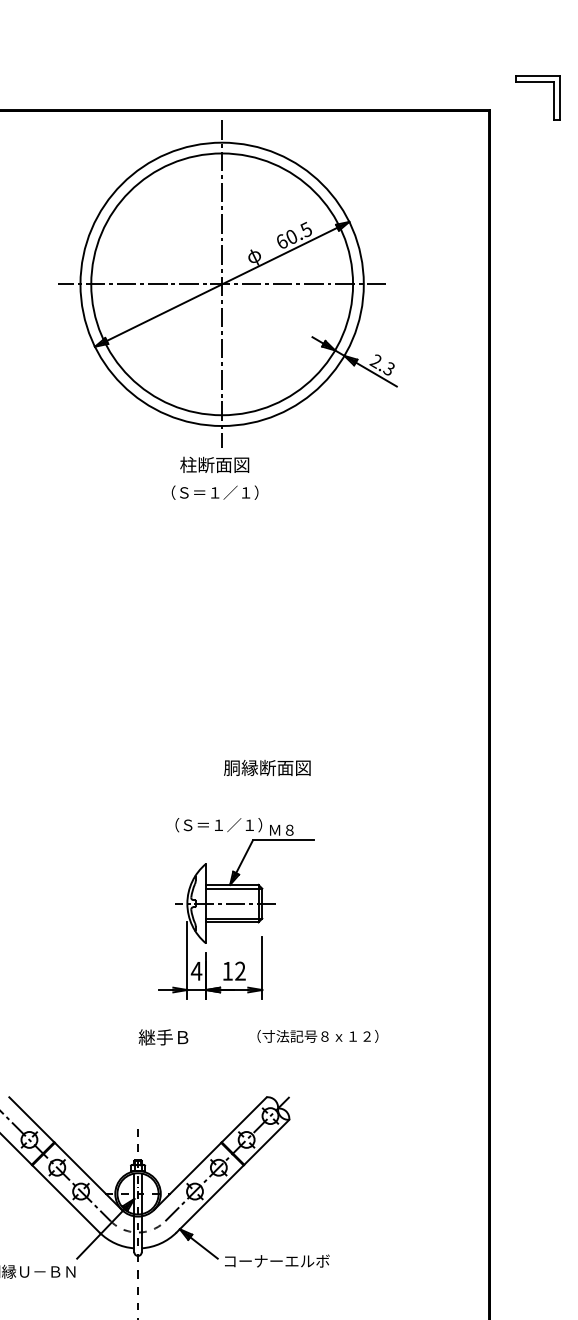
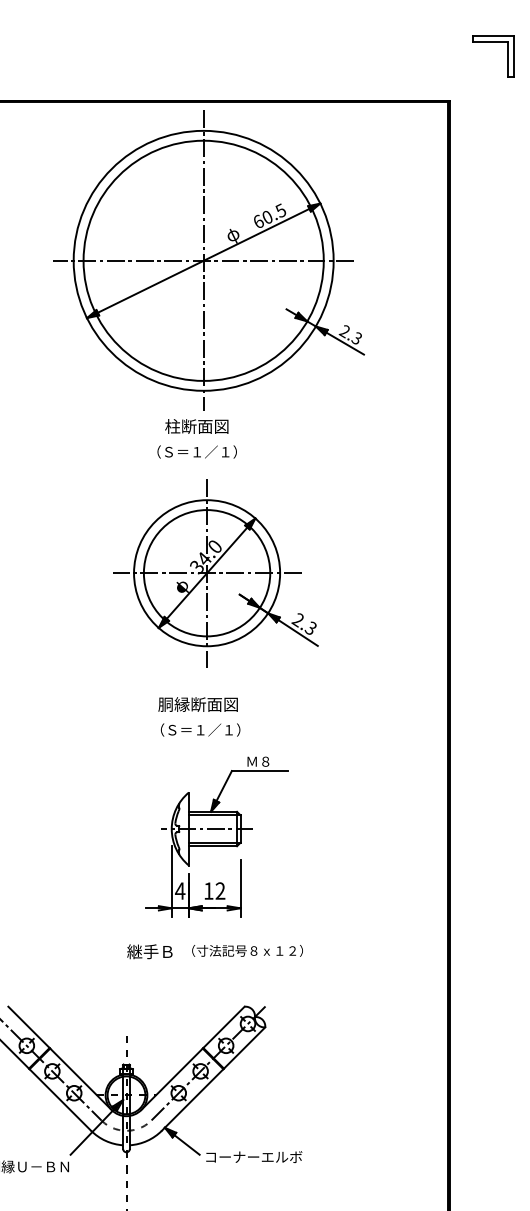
part: (538, 82) -> (493, 42), moved
part: (235, 625) -> (215, 573), added
text: (266, 767) -> (197, 704), moved
text: (218, 824) -> (200, 729), moved
text: (317, 1036) -> (247, 950), moved

